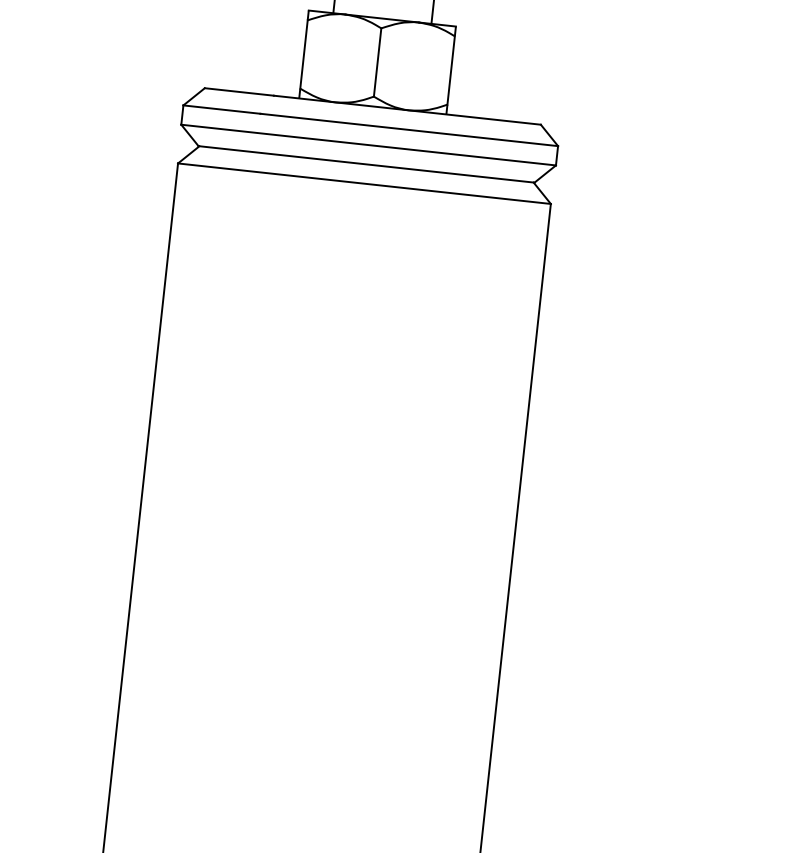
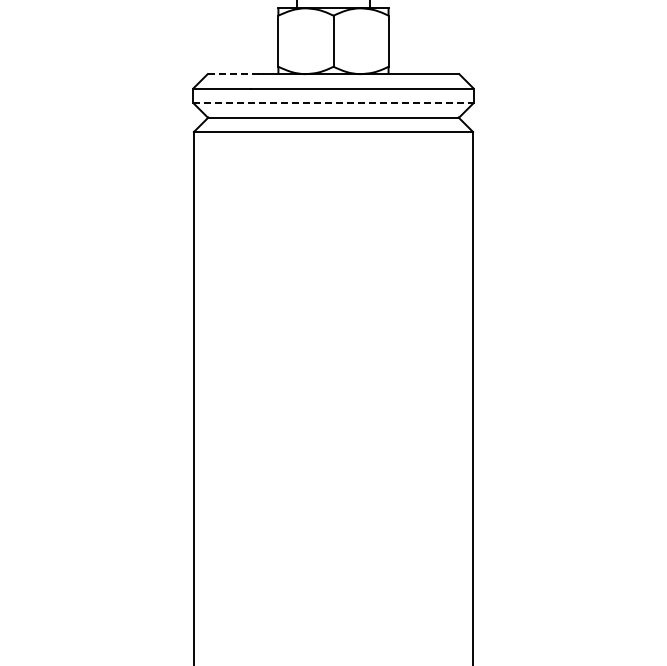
line: (239, 92) -> (233, 74), solid -> dashed
line: (369, 145) -> (334, 103), solid -> dashed

